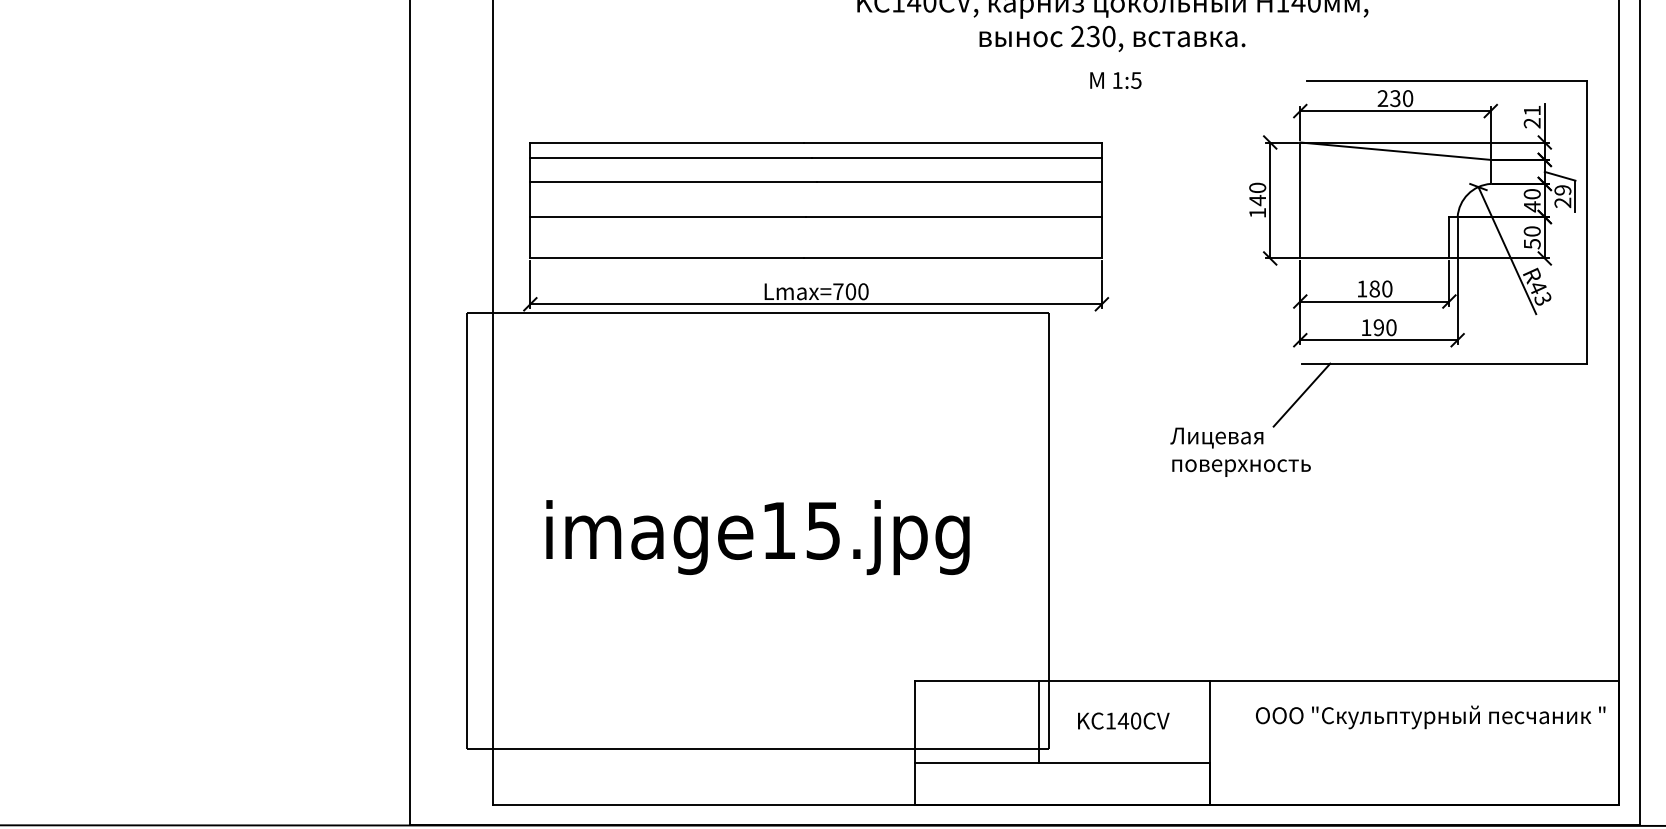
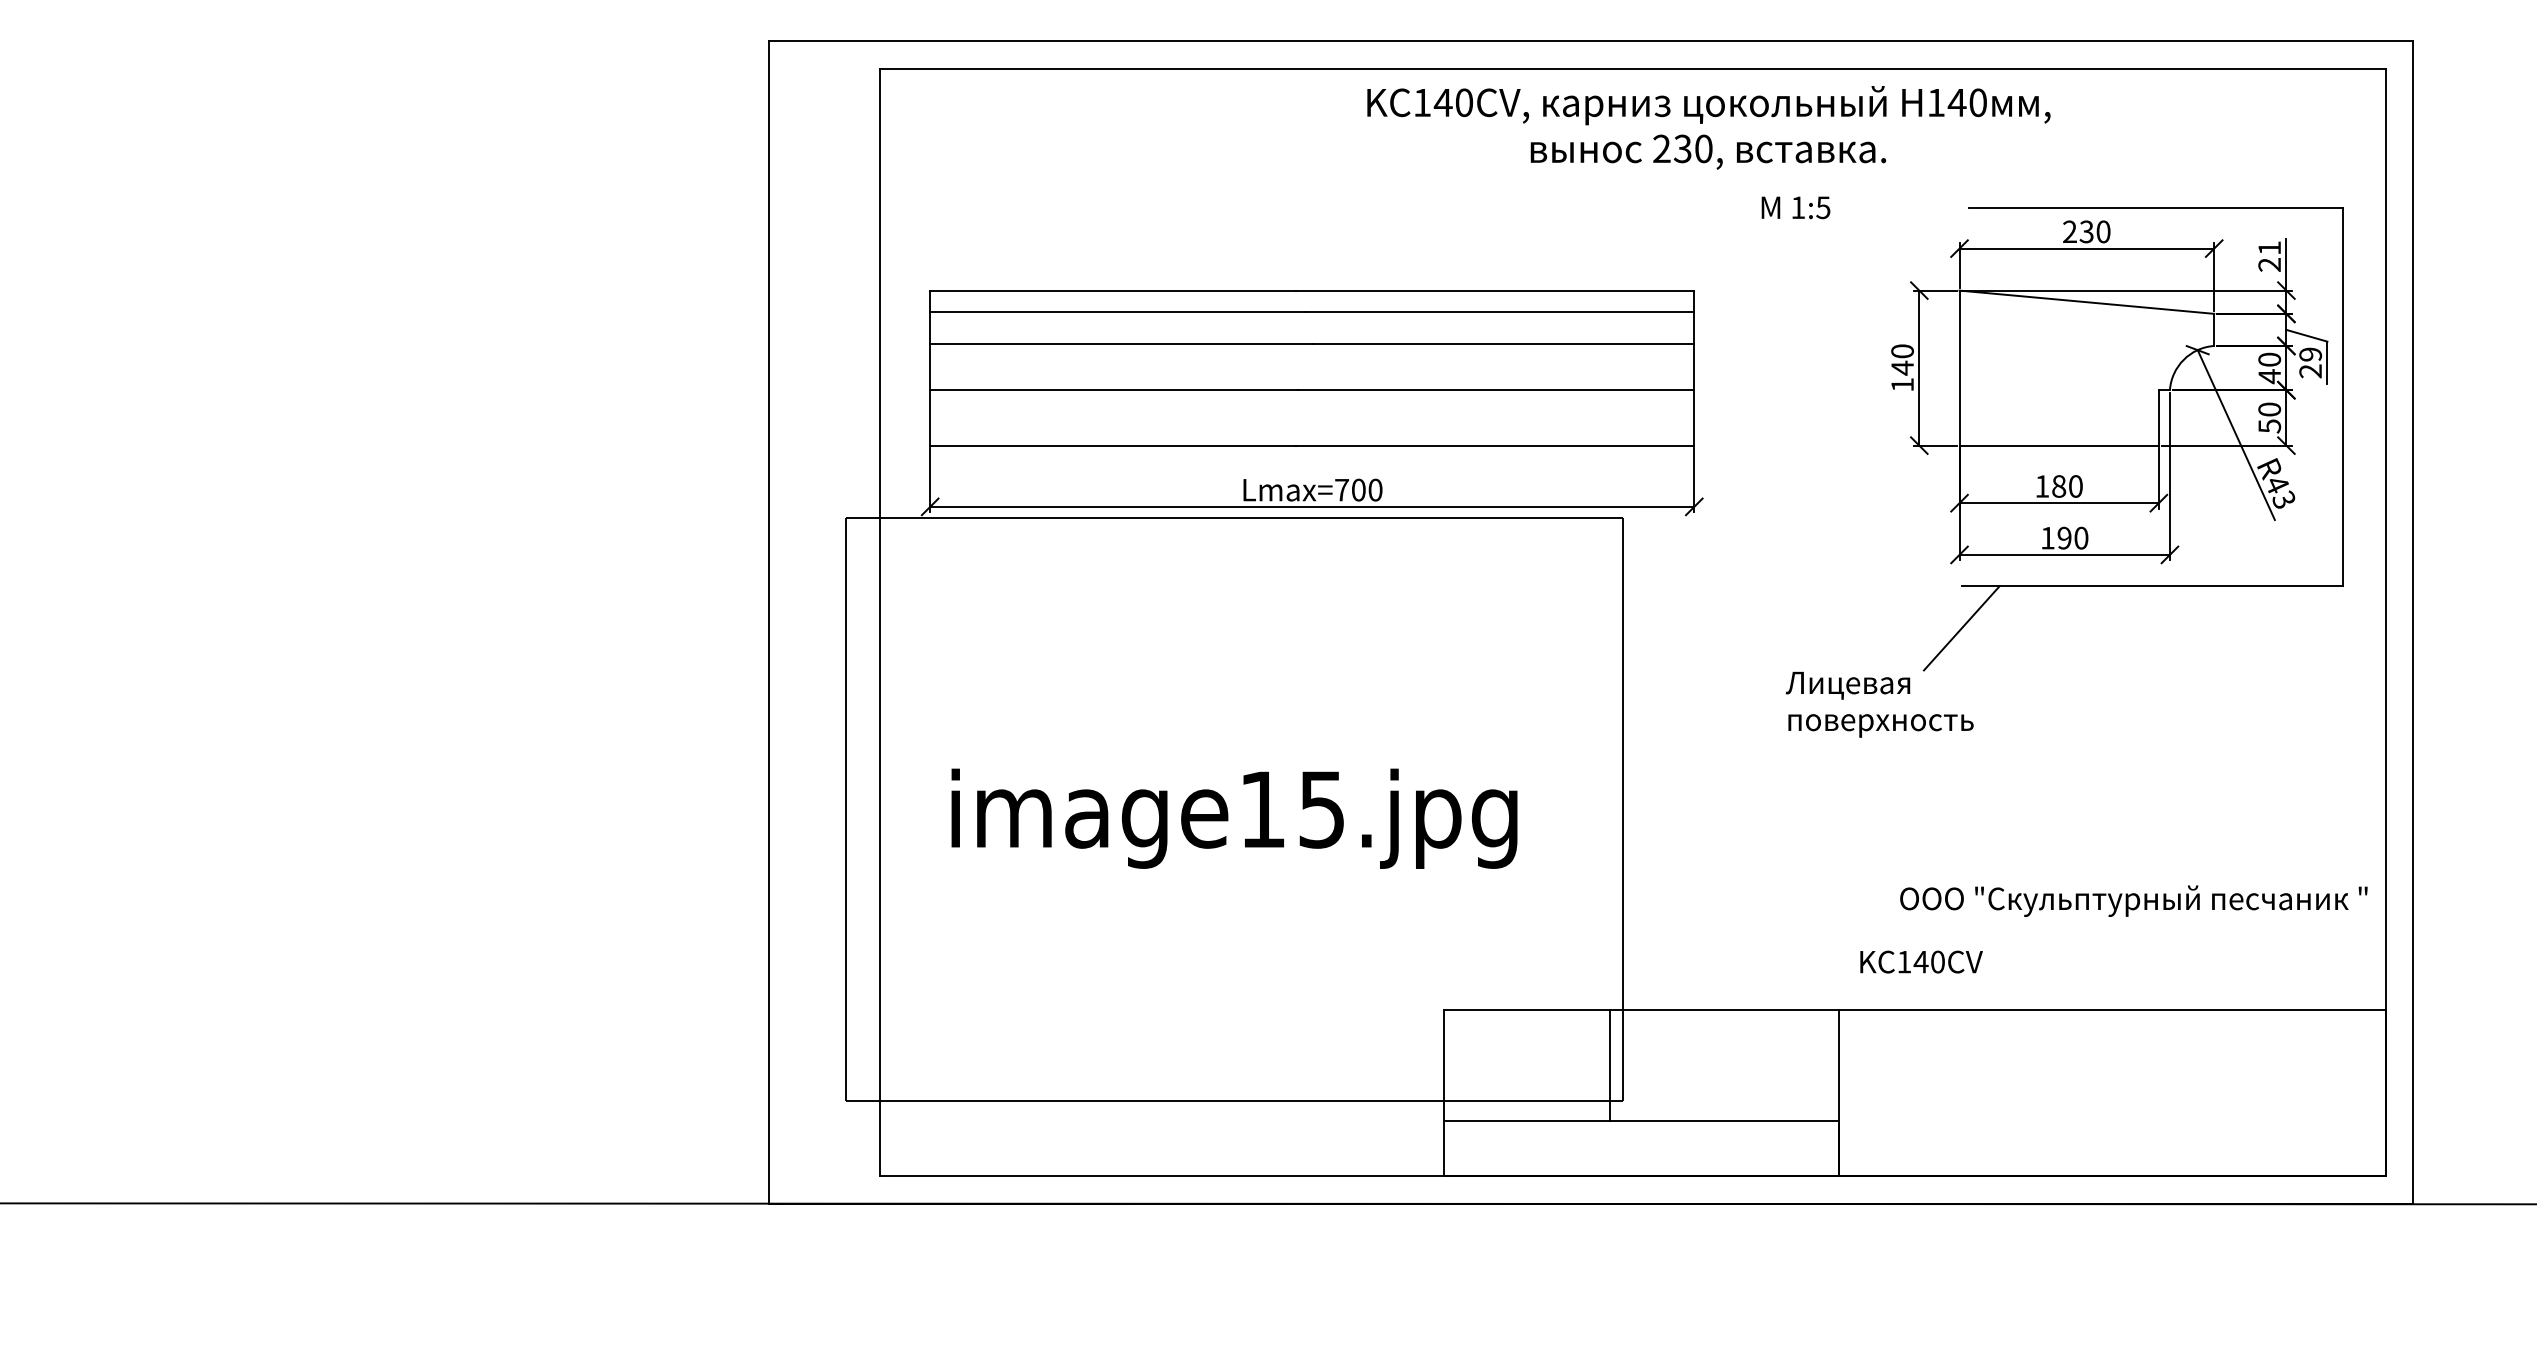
text: (1115, 80) -> (1795, 207), moved
text: (1430, 716) -> (2133, 900), moved
text: (1123, 720) -> (1921, 961), moved

